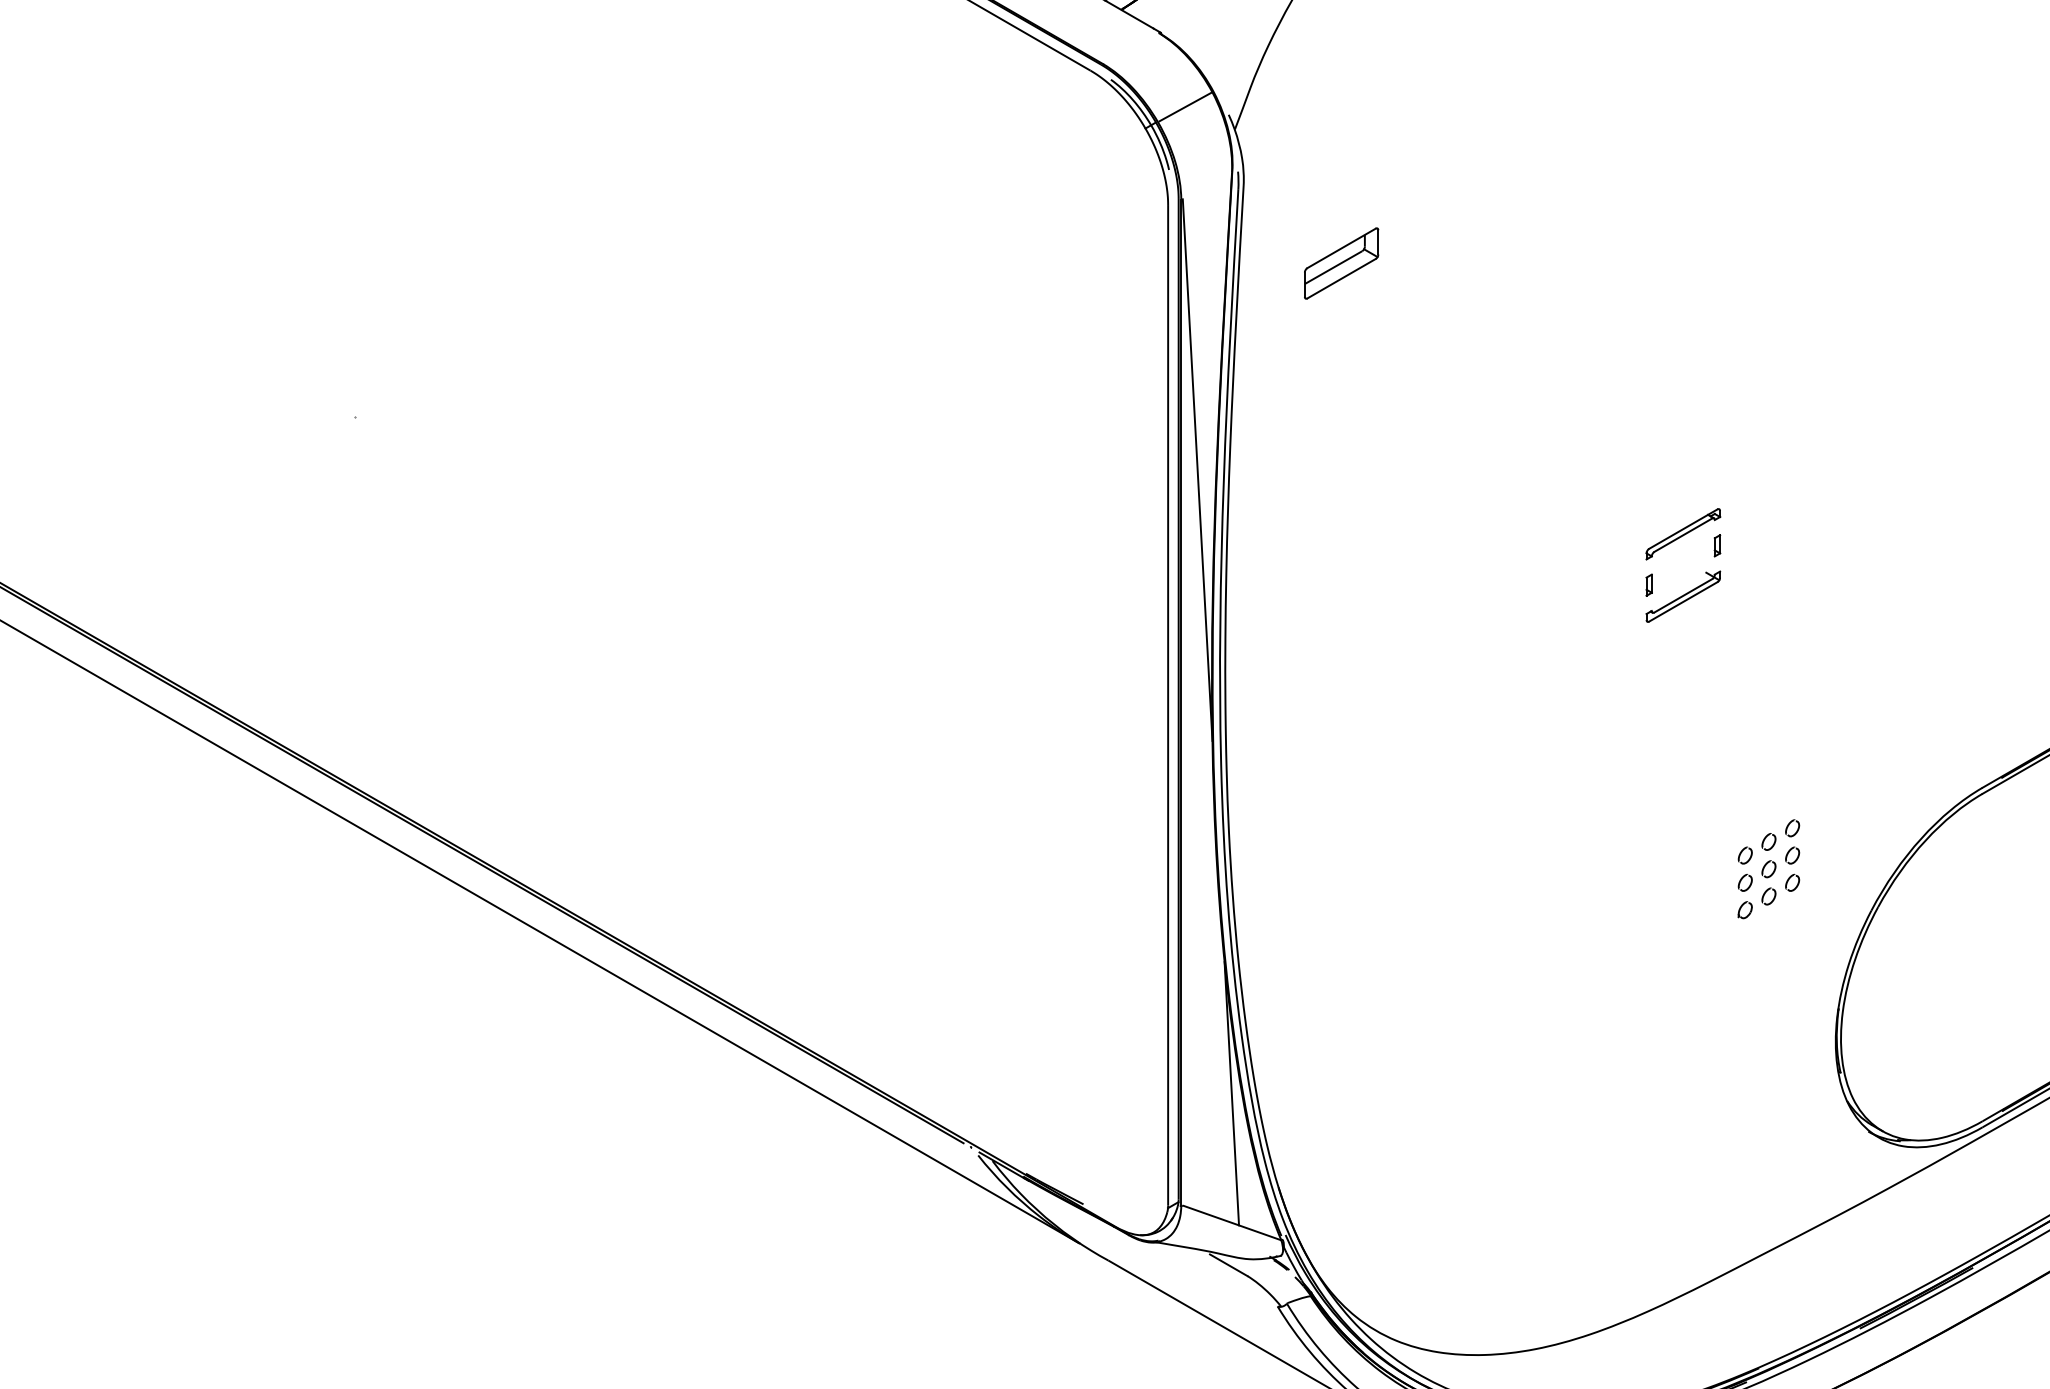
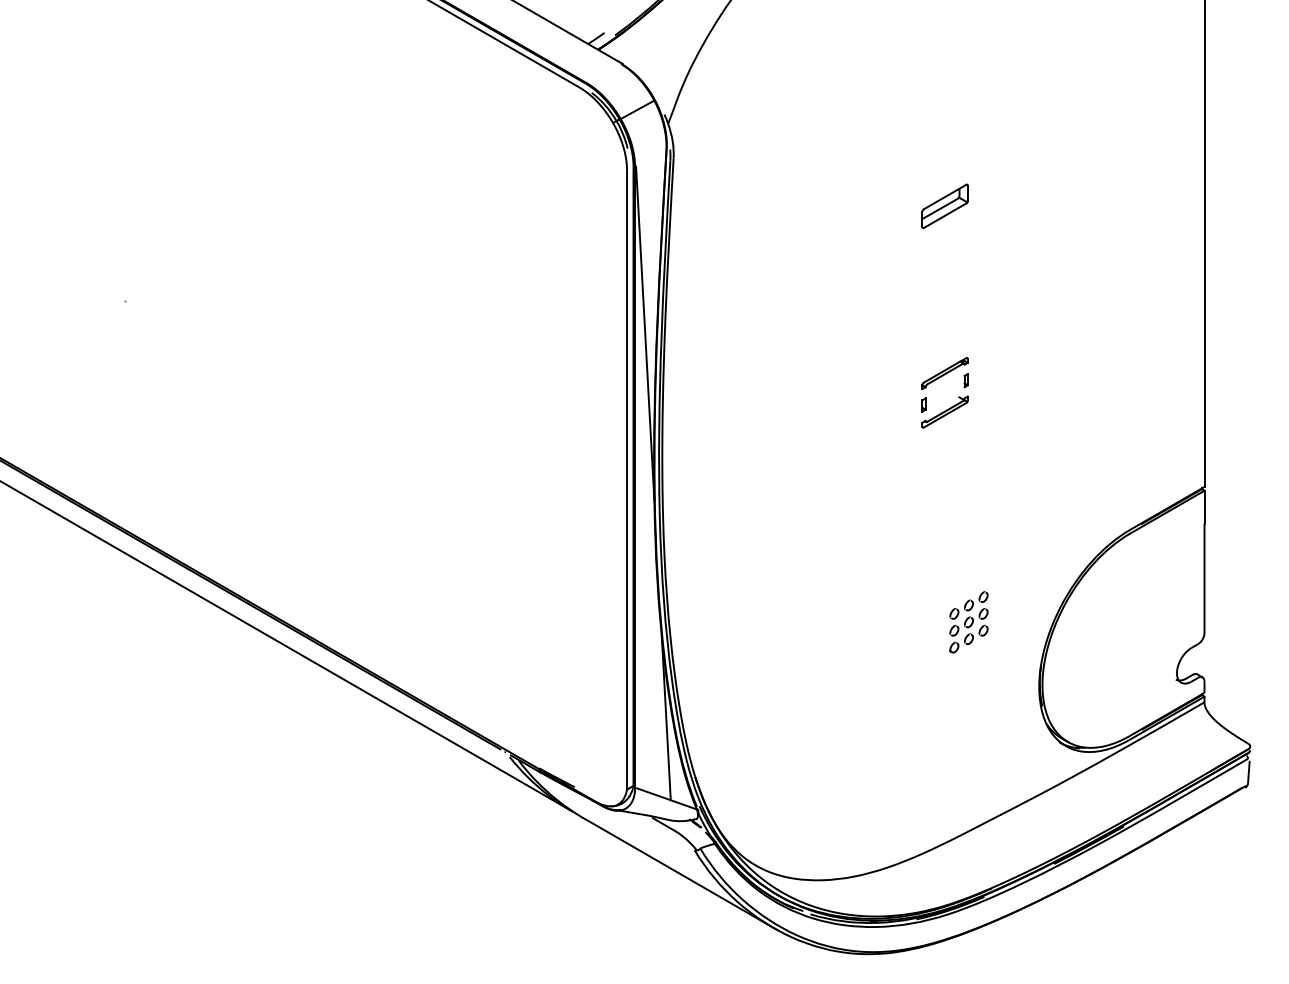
part: (1340, 263) -> (944, 206), moved
part: (1768, 869) -> (968, 622), moved

